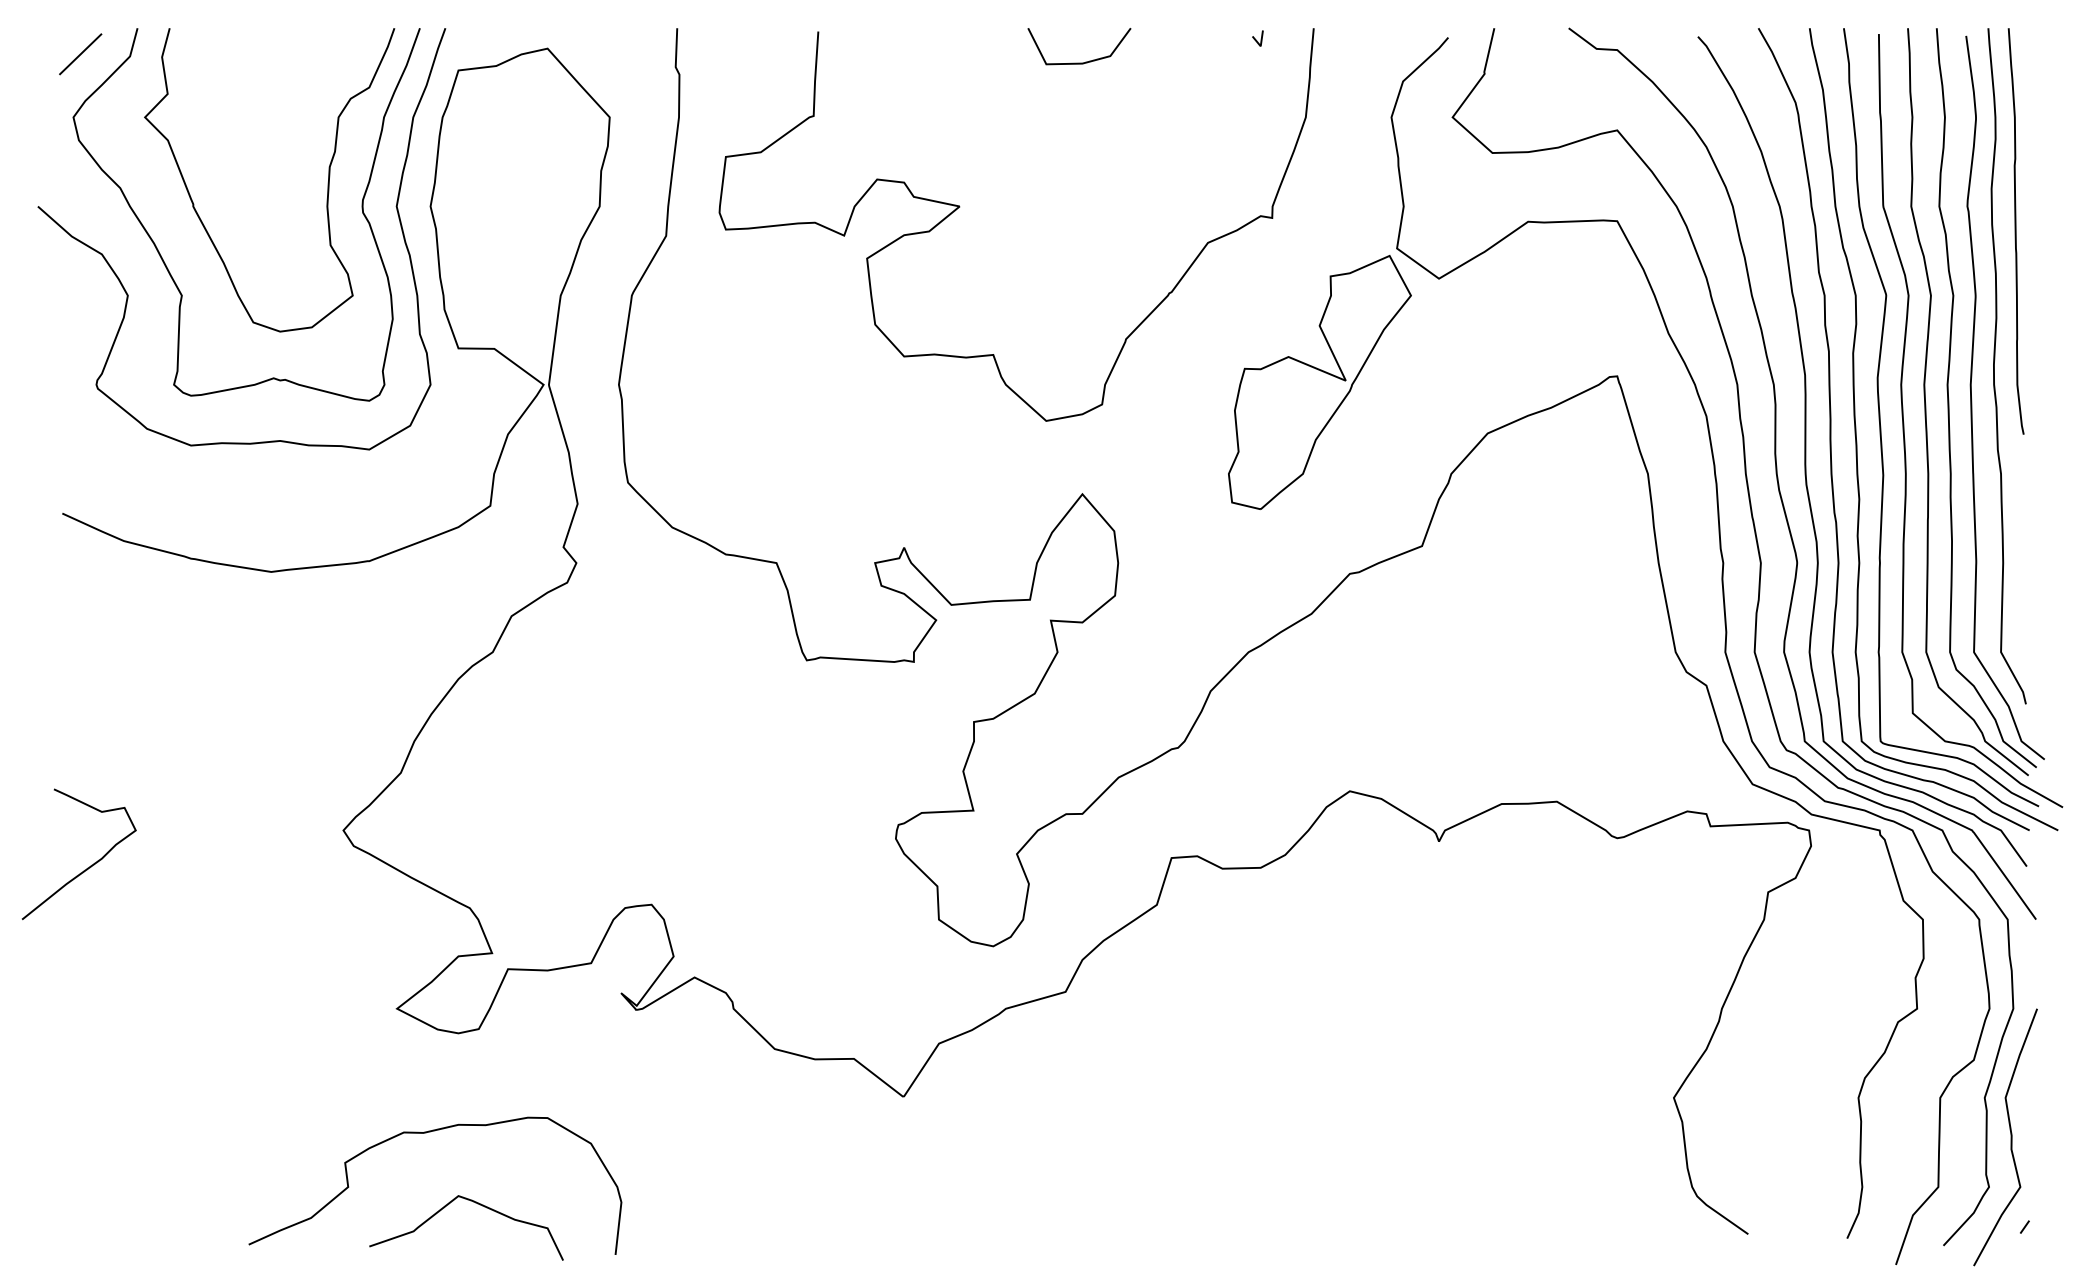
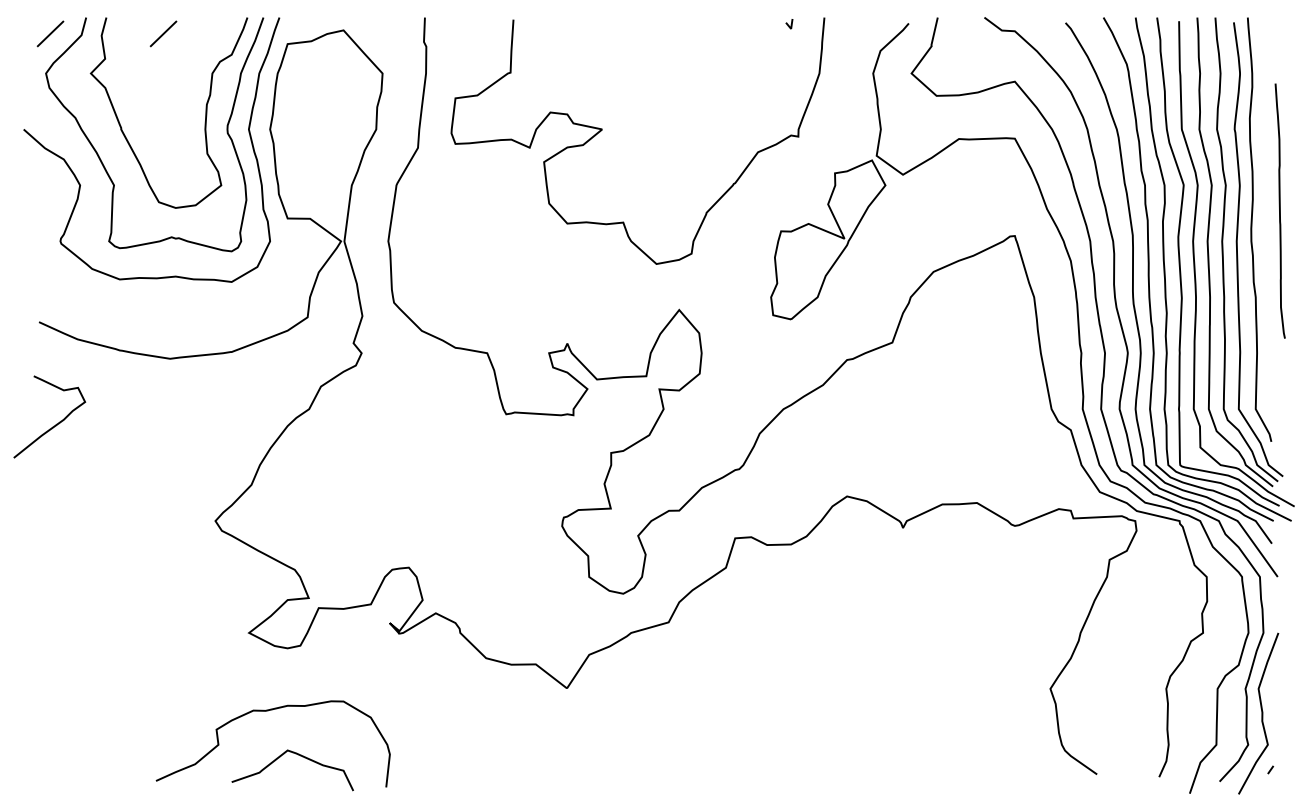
line: (260, 53) -> (163, 33), added
line: (1079, 61) -> (677, 38), removed
curve: (2014, 230) -> (1279, 210), moved
curve: (90, 864) -> (56, 423), moved

